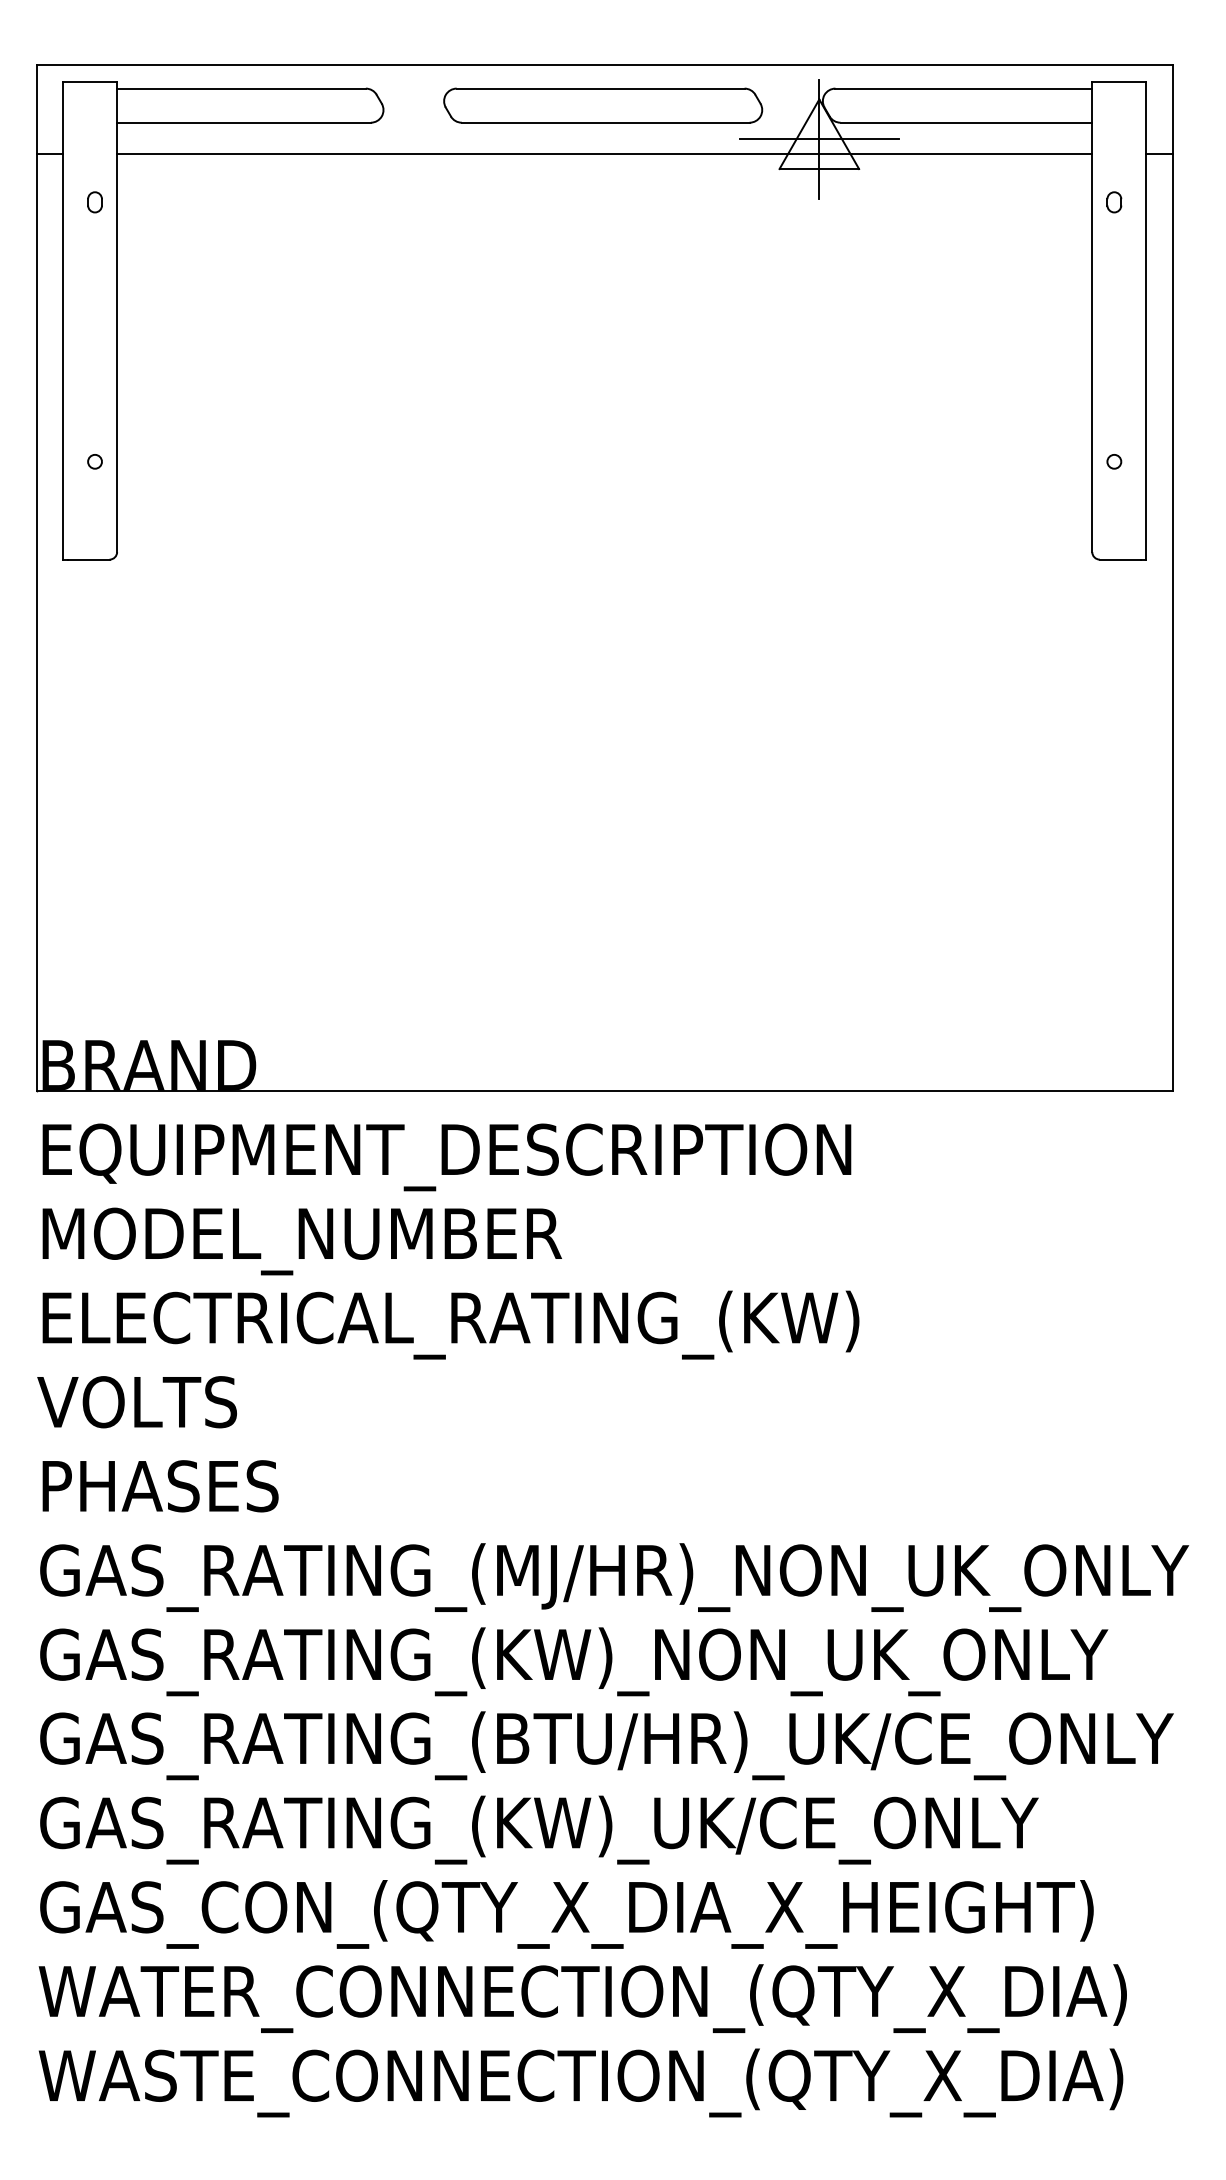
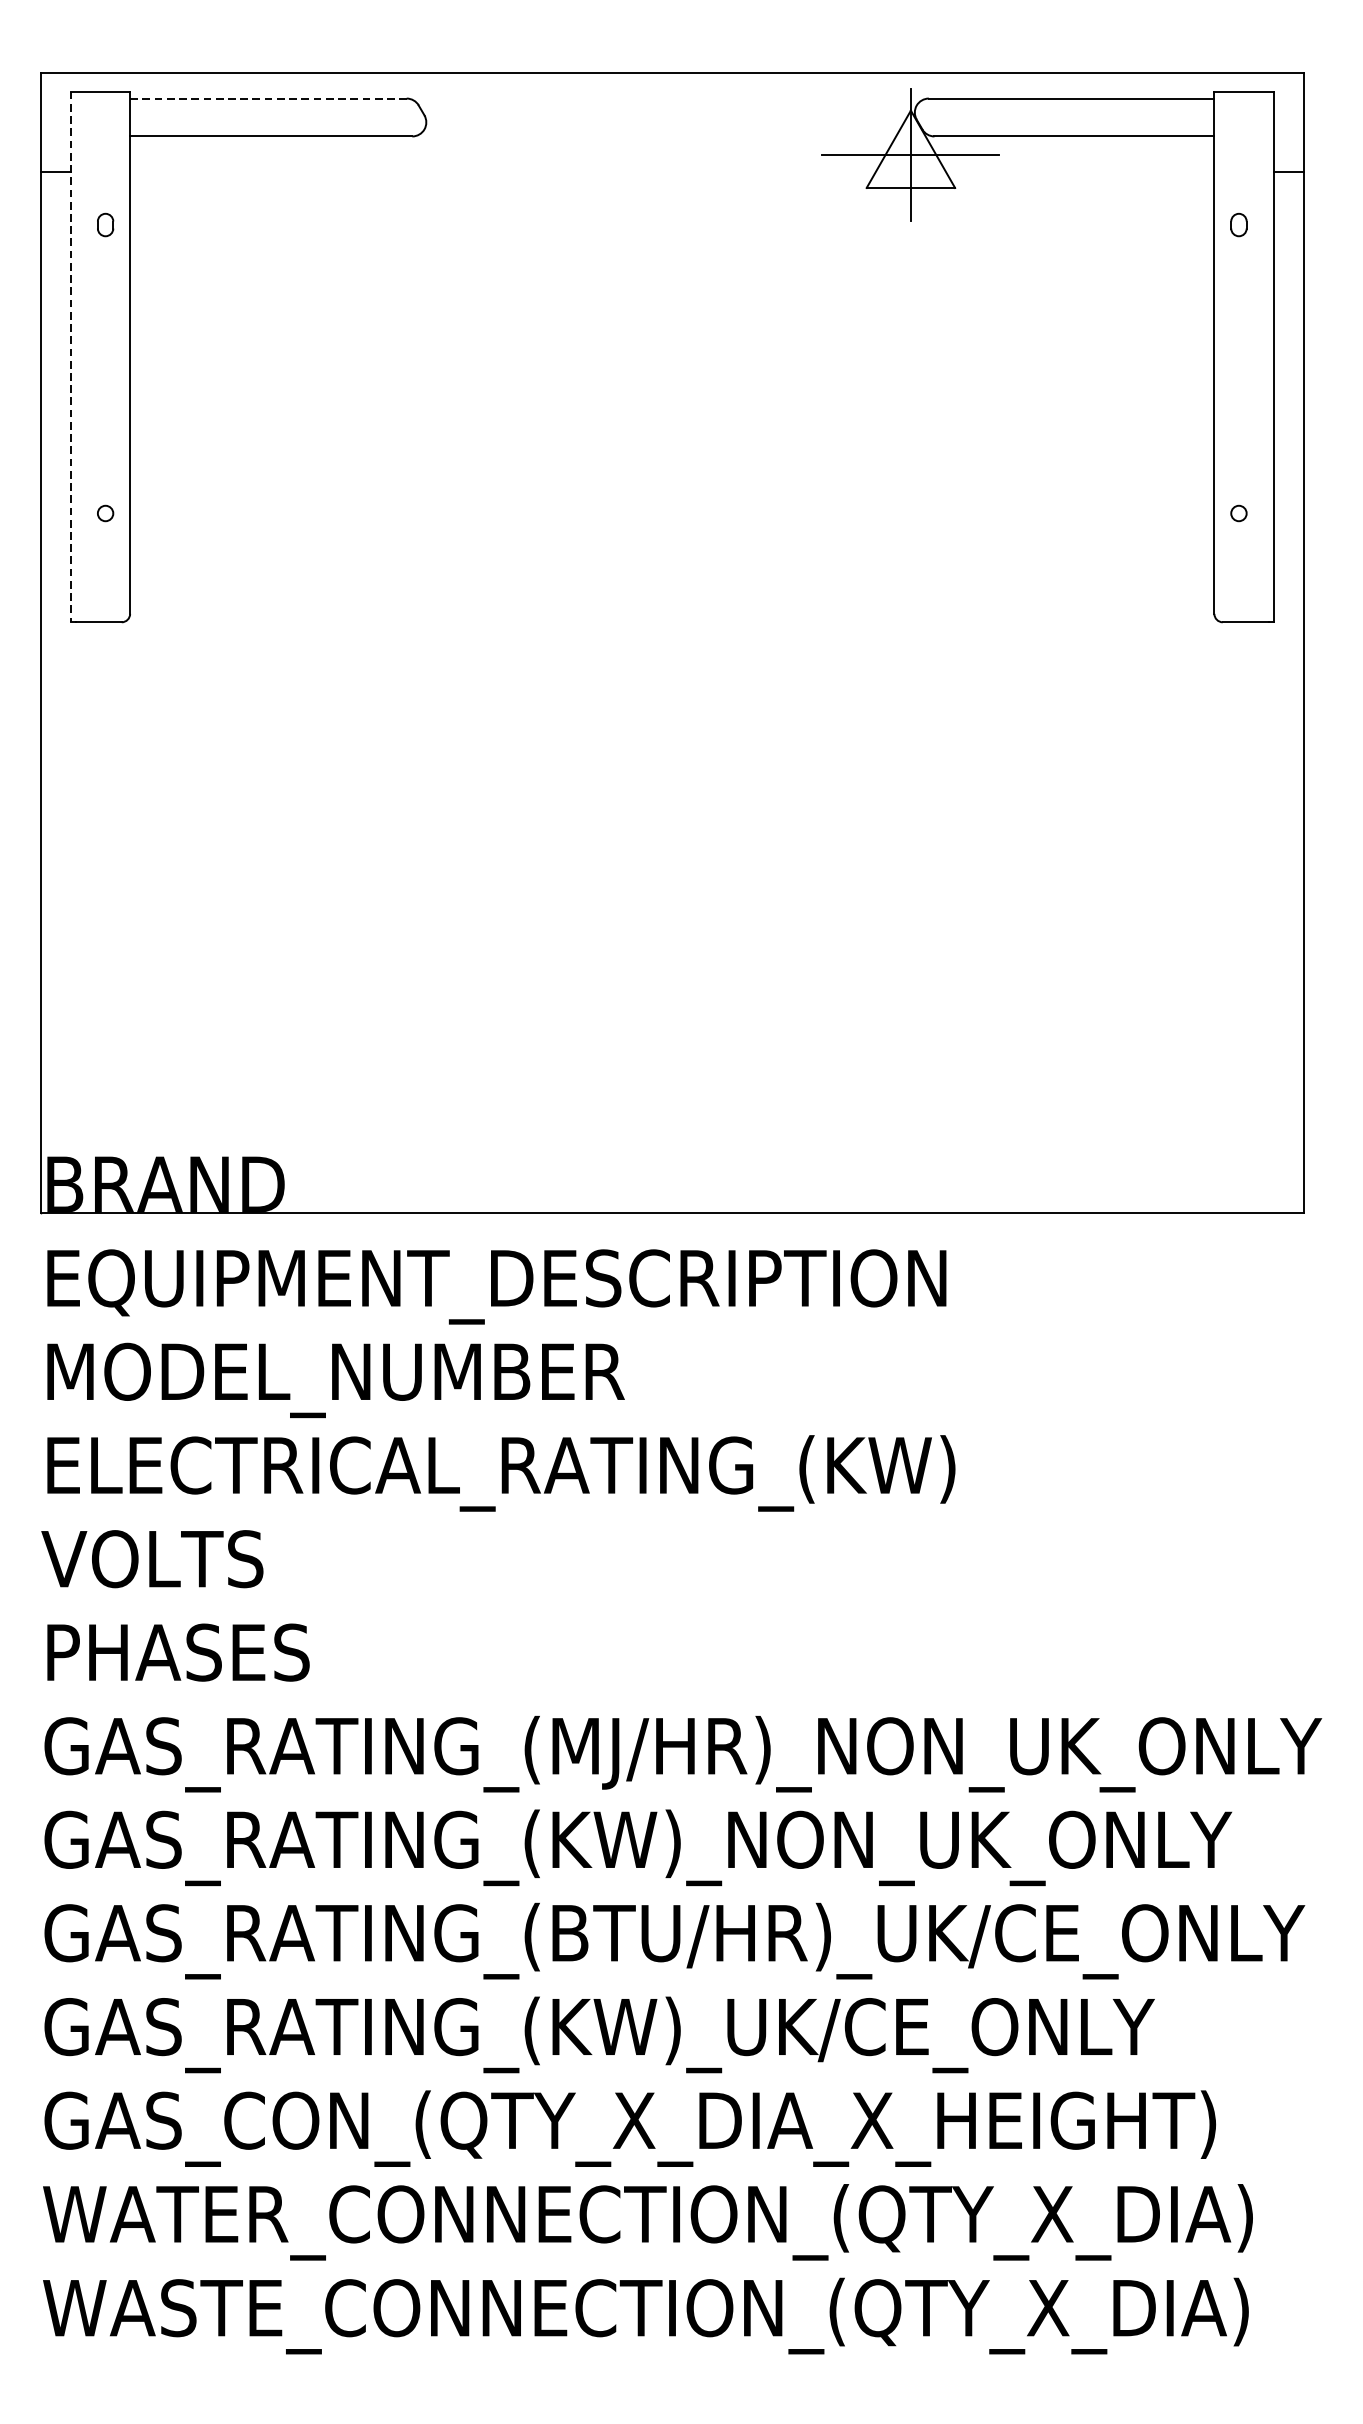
line: (241, 88) -> (268, 98), solid -> dashed
part: (603, 105) -> (670, 117), removed
line: (604, 154) -> (672, 171), removed
line: (63, 321) -> (70, 357), solid -> dashed

